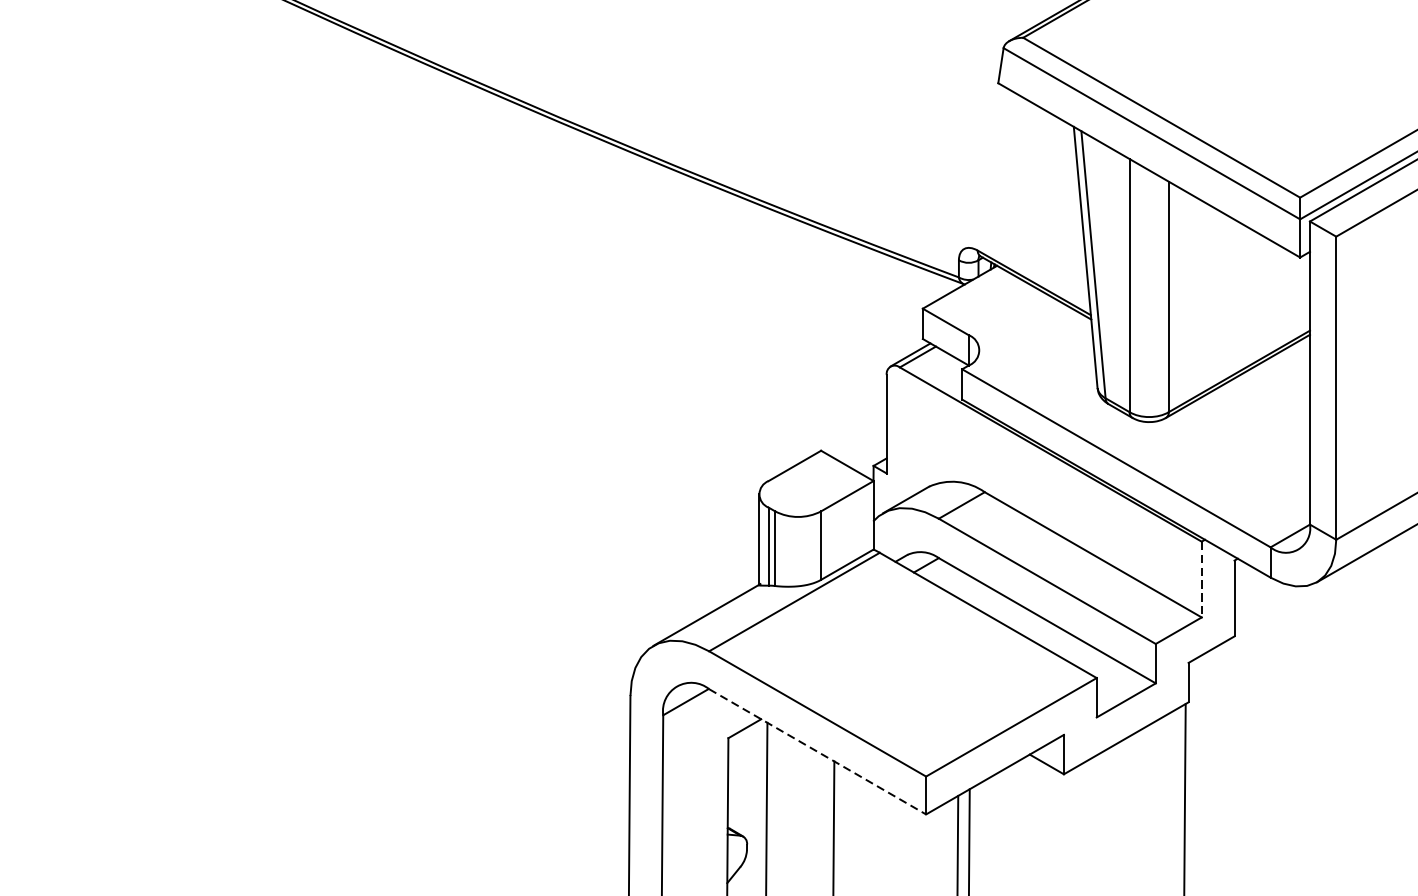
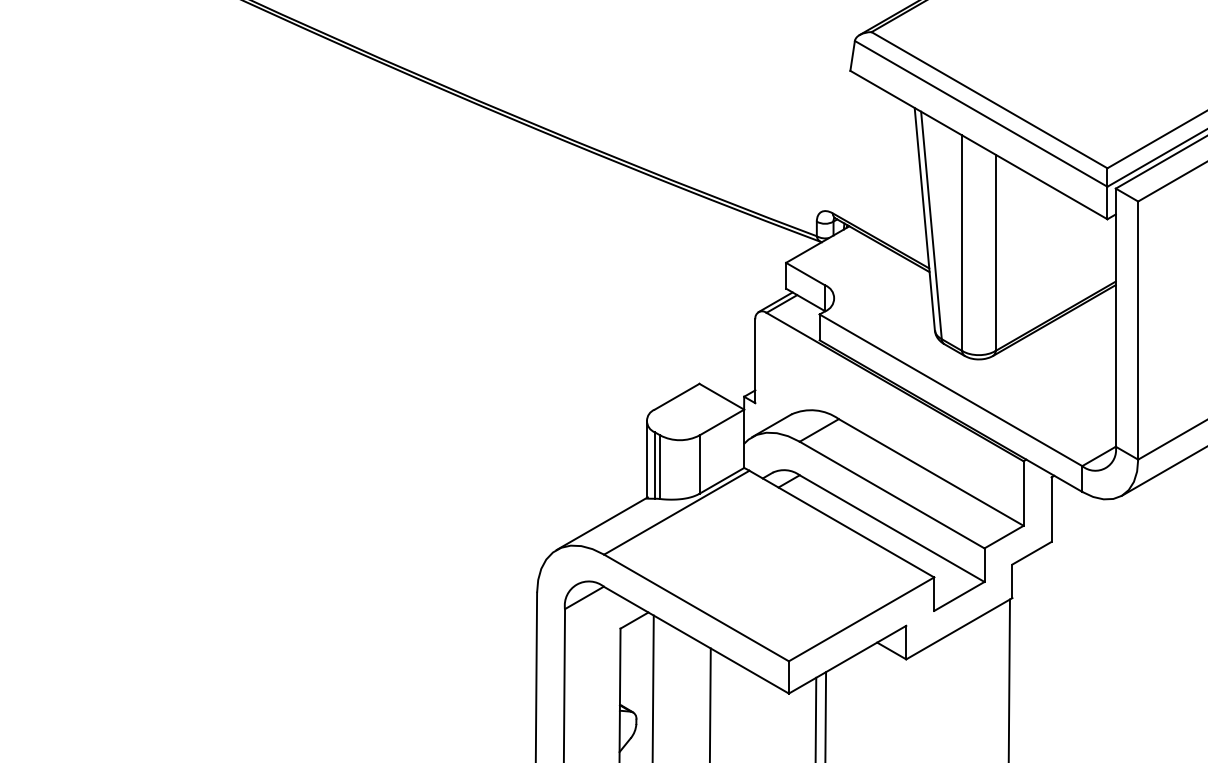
line: (1201, 580) -> (1023, 494), dashed -> solid
line: (817, 752) -> (696, 640), dashed -> solid

